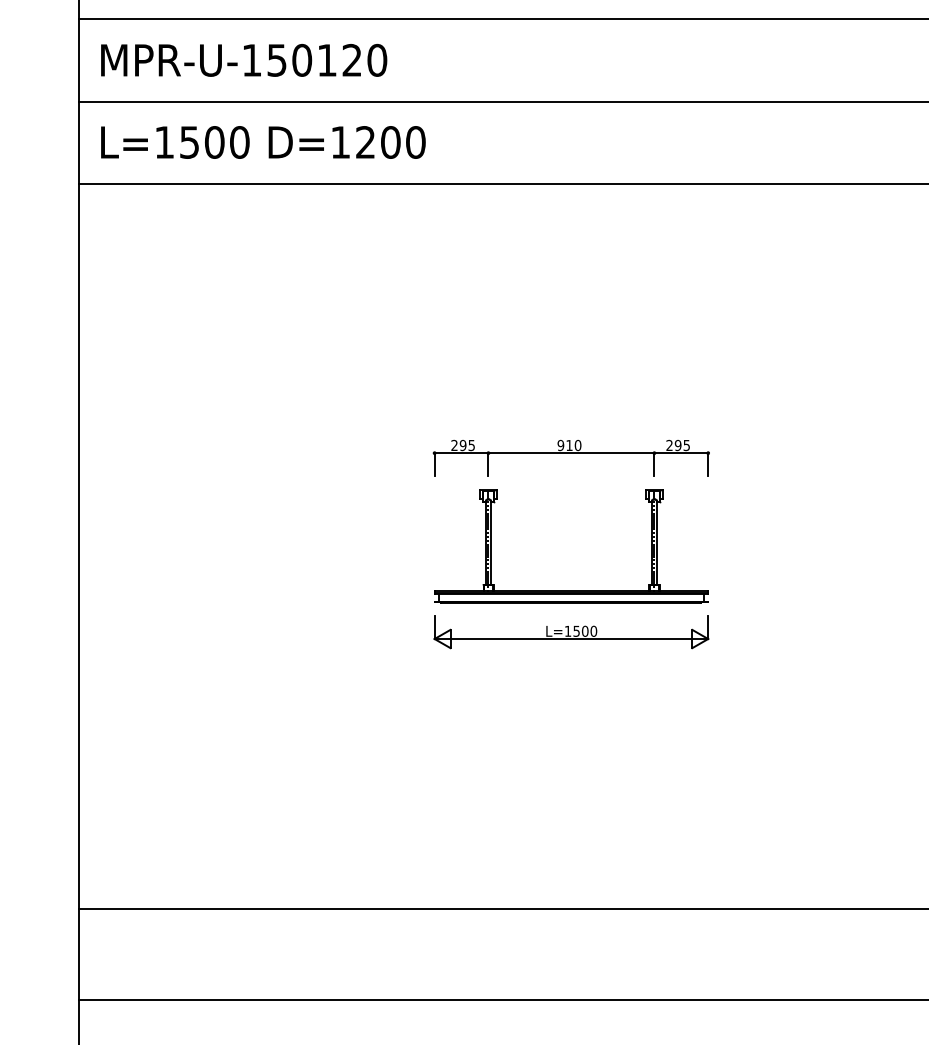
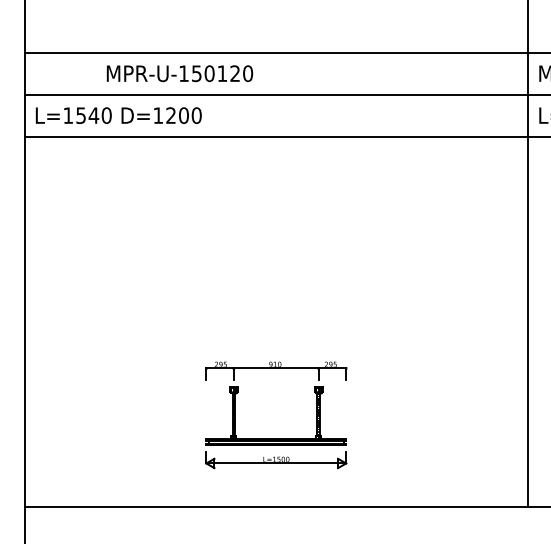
text: (243, 60) -> (179, 73), moved
text: (213, 142) -> (93, 115), L=1500 -> L=1540
part: (571, 590) -> (276, 438), moved

